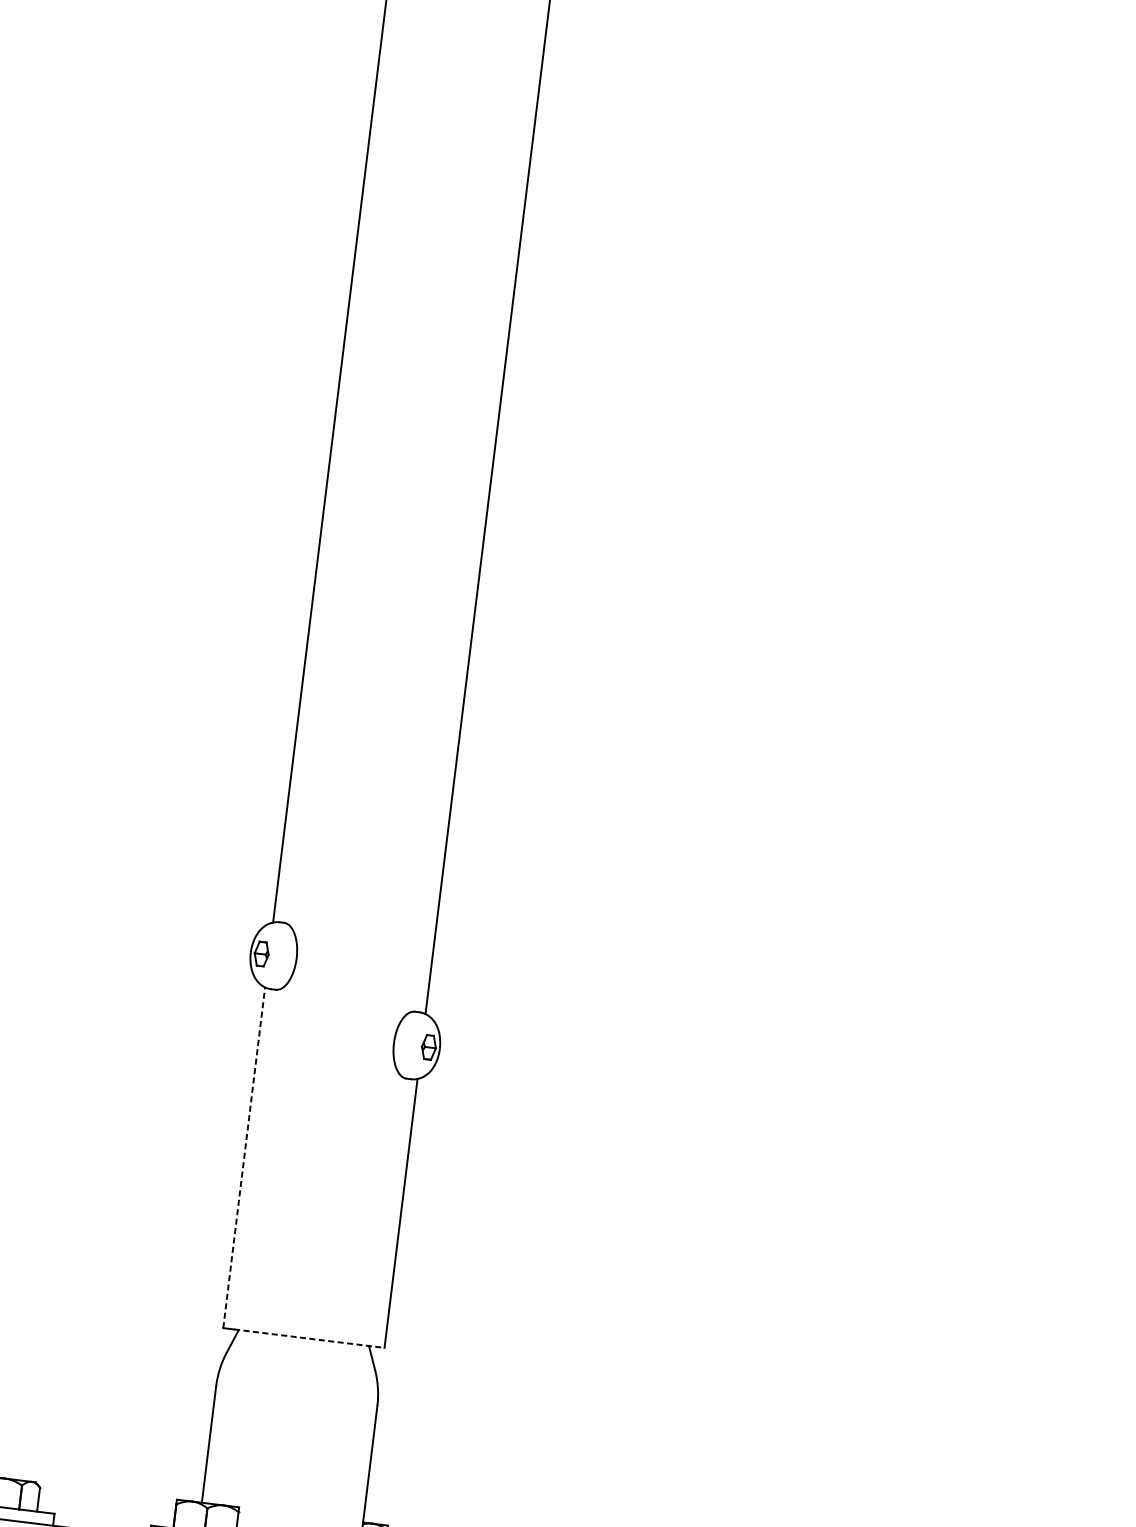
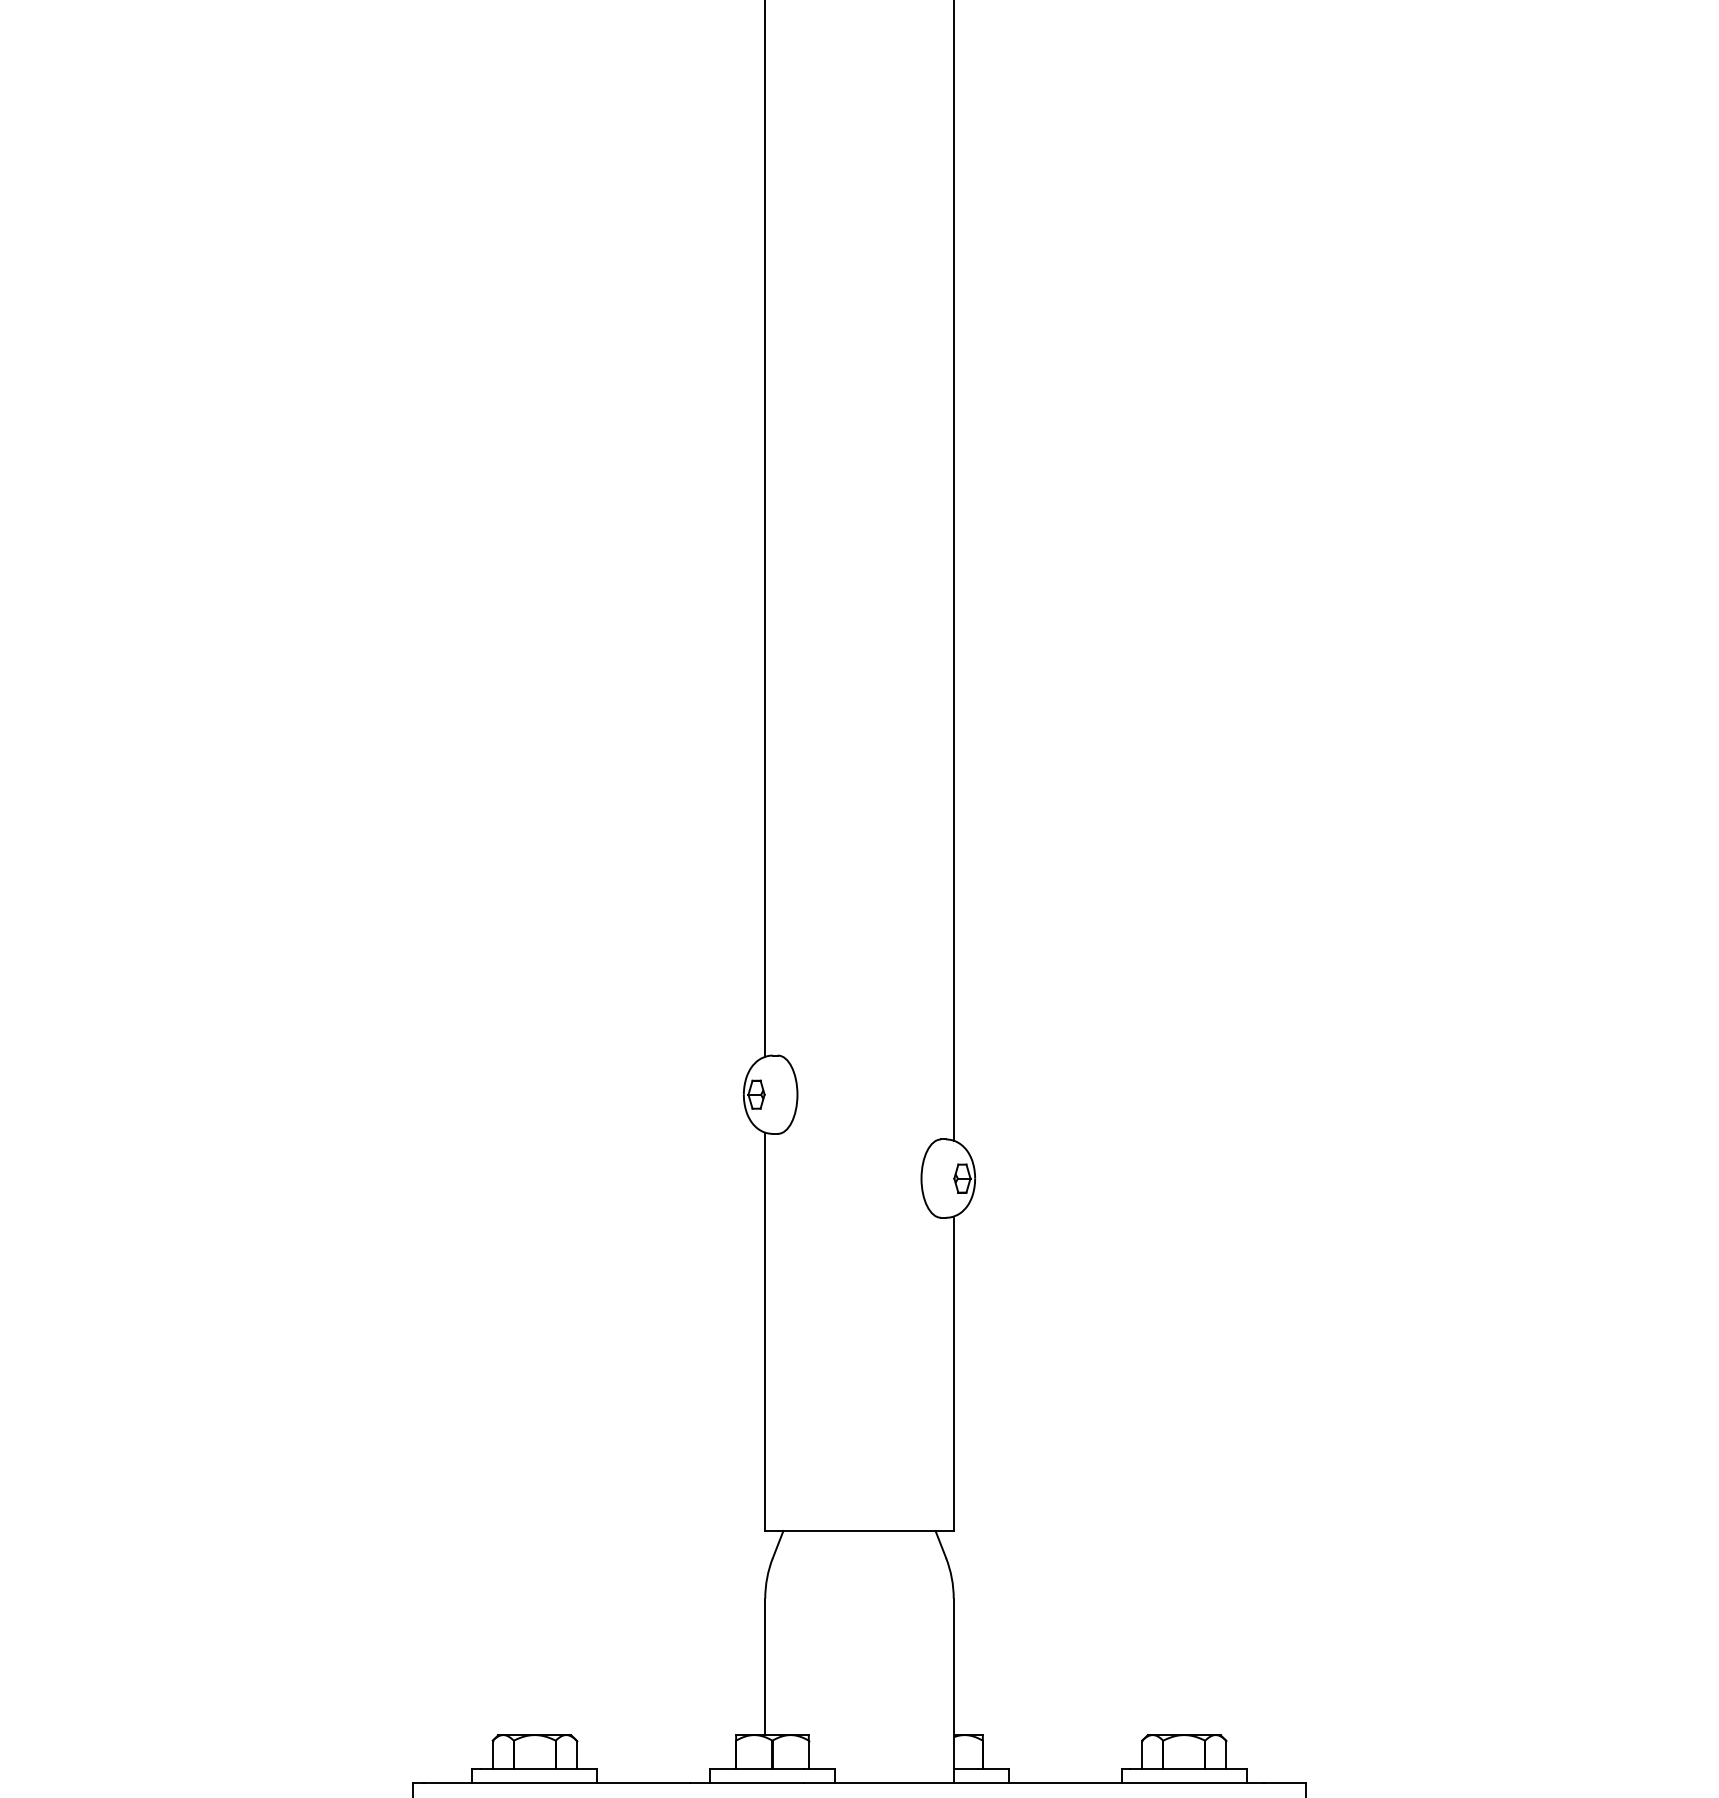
line: (244, 1157) -> (765, 1331), dashed -> solid
line: (309, 1338) -> (865, 1530), dashed -> solid

